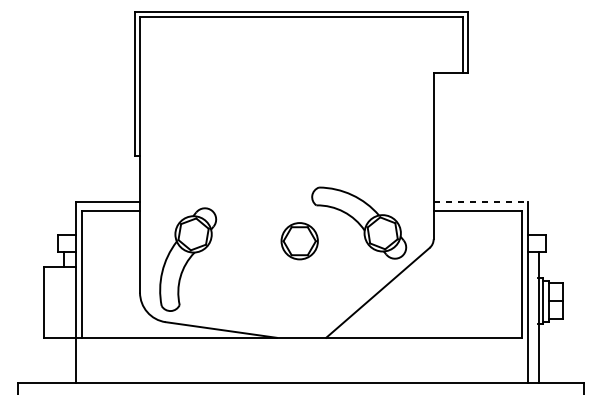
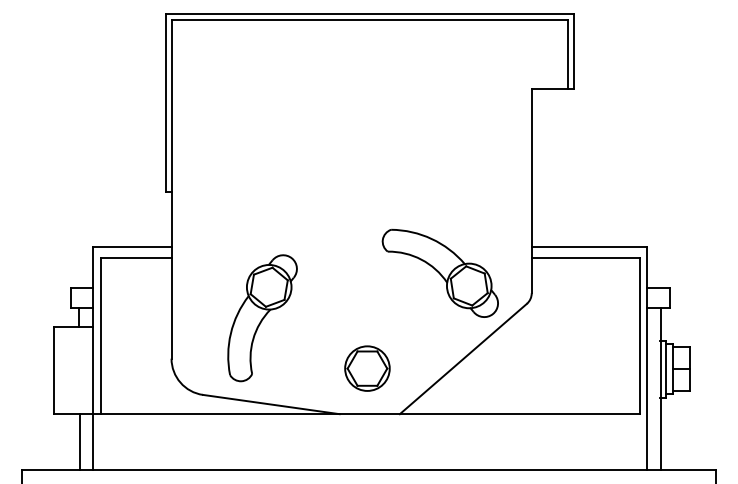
line: (480, 201) -> (589, 247), dashed -> solid
part: (299, 241) -> (367, 368), moved
part: (188, 259) -> (262, 318), moved
line: (65, 360) -> (80, 441), added

